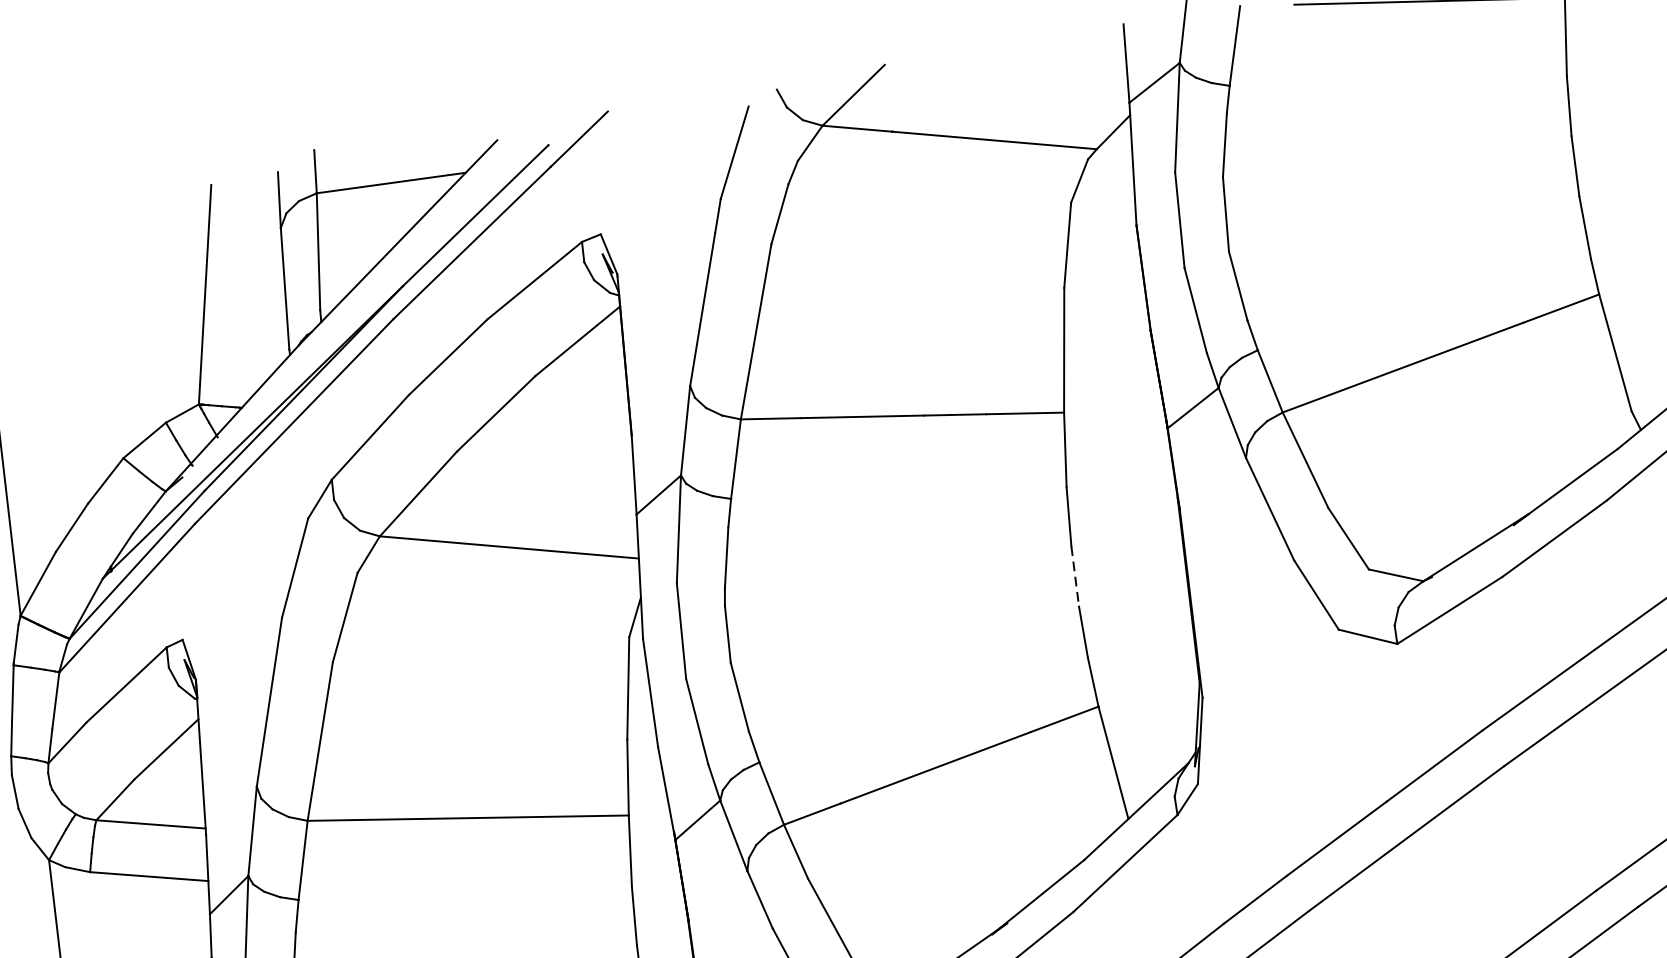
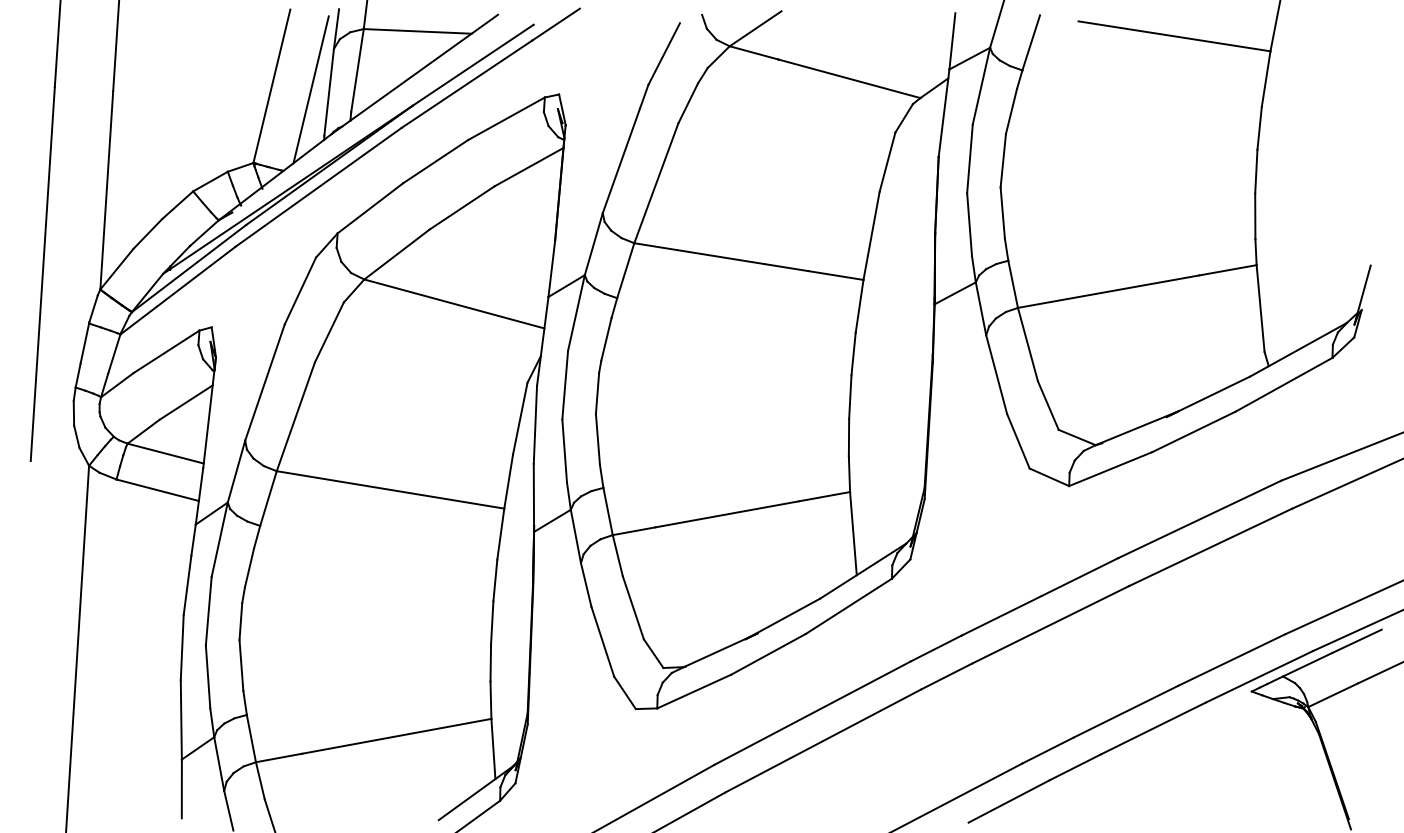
line: (258, 289) -> (310, 89), added
line: (1075, 576) -> (850, 397), dashed -> solid

